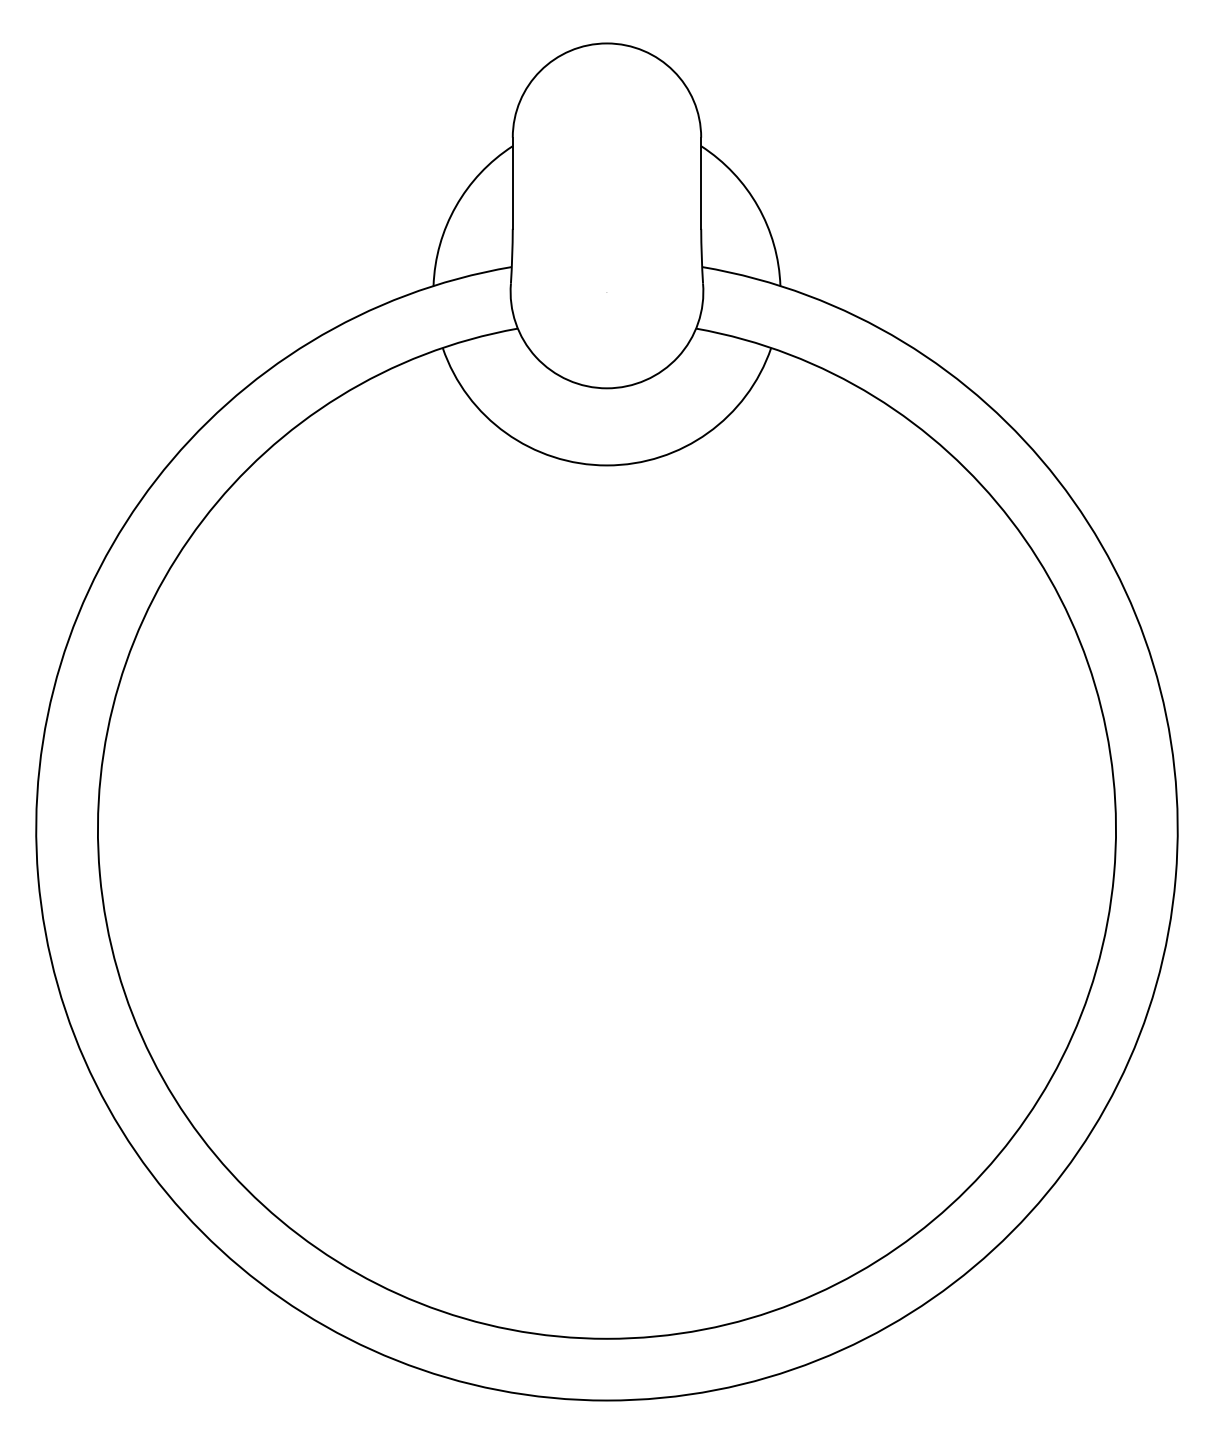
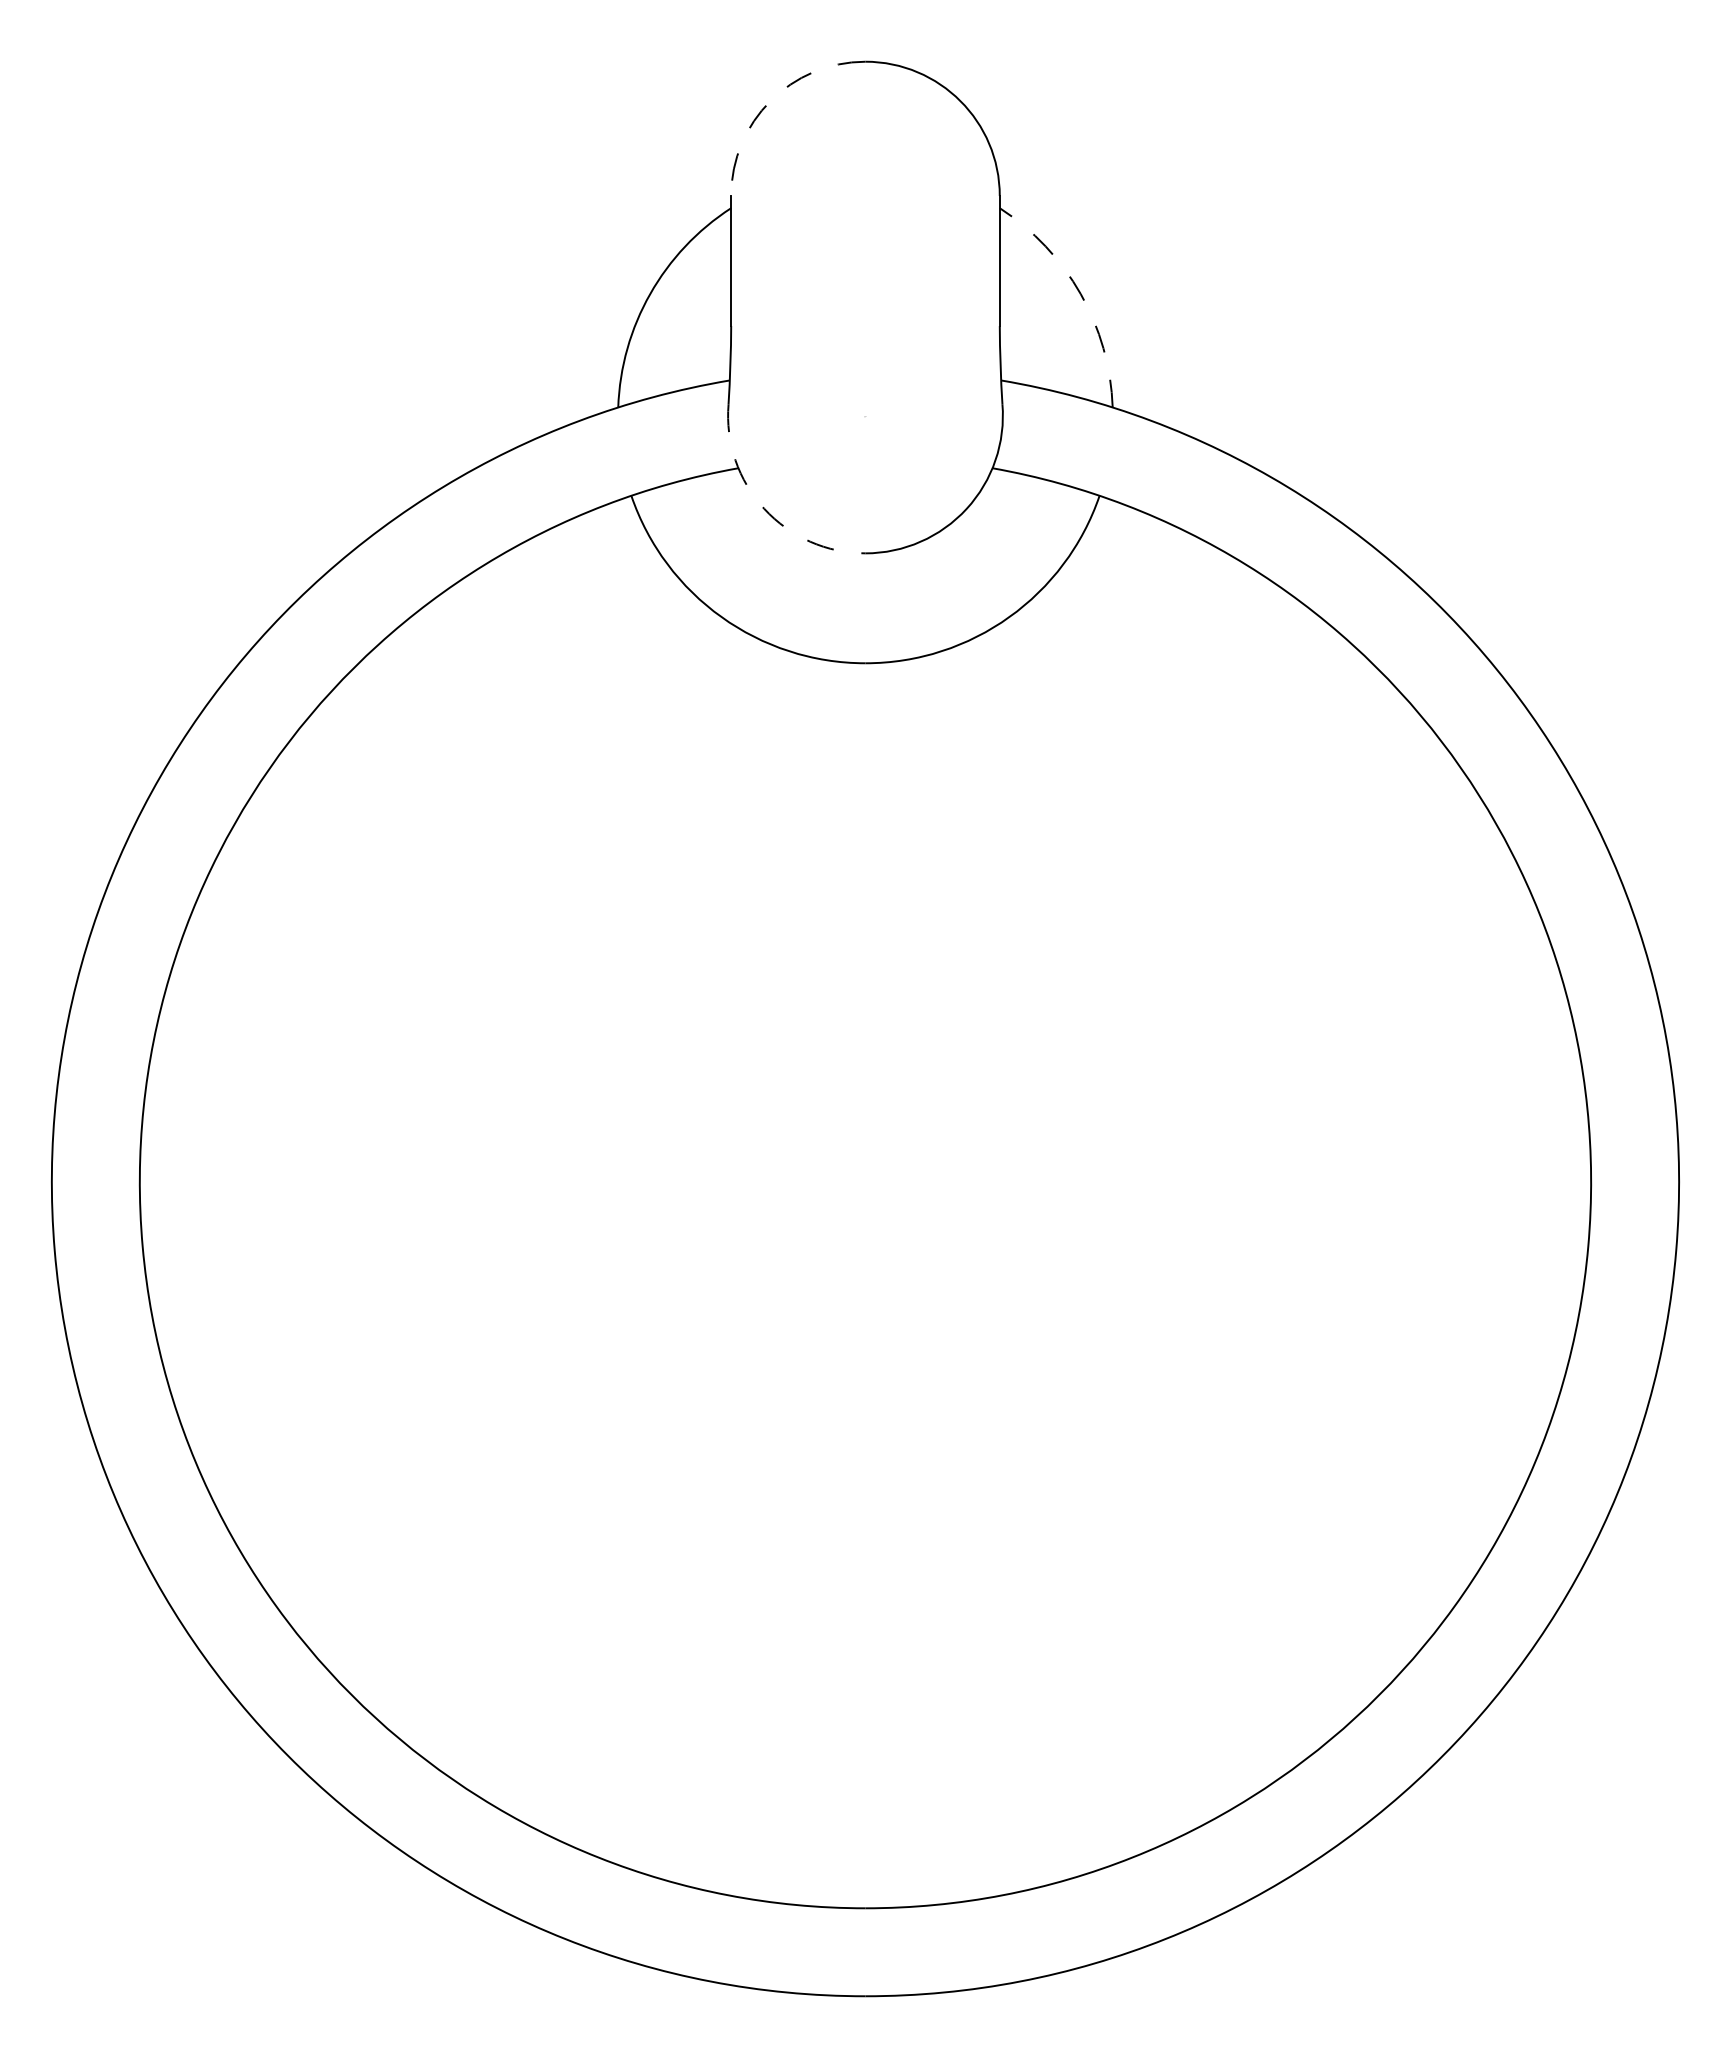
arc: (540, 71) -> (770, 101), solid -> dashed
arc: (757, 206) -> (1080, 294), solid -> dashed
arc: (536, 356) -> (764, 508), solid -> dashed

